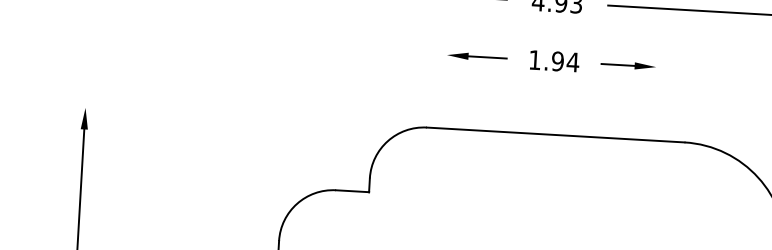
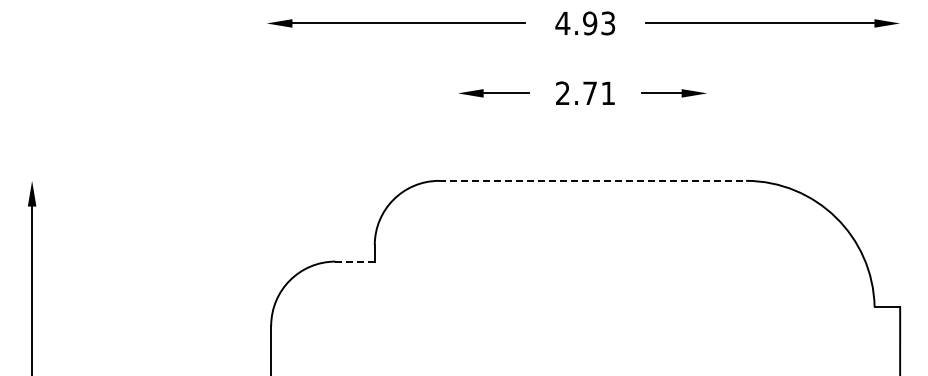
text: (554, 61) -> (585, 93), 1.94 -> 2.71
line: (555, 134) -> (592, 180), solid -> dashed
line: (352, 191) -> (355, 261), solid -> dashed

